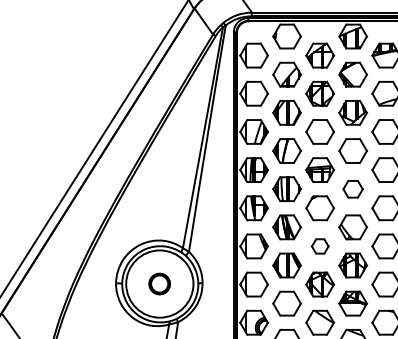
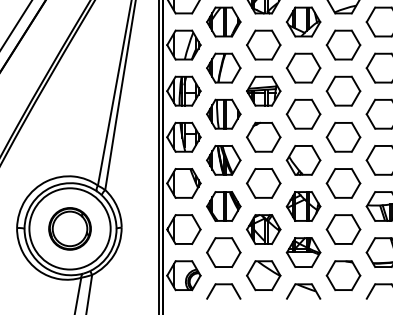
part: (352, 189) -> (302, 114), size x1.43
part: (320, 246) -> (264, 183), size x1.67
part: (159, 283) -> (69, 228), size x1.67

